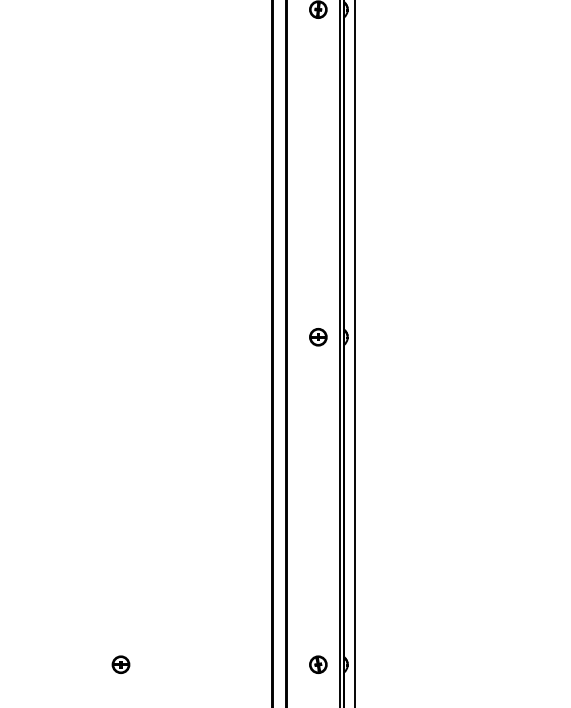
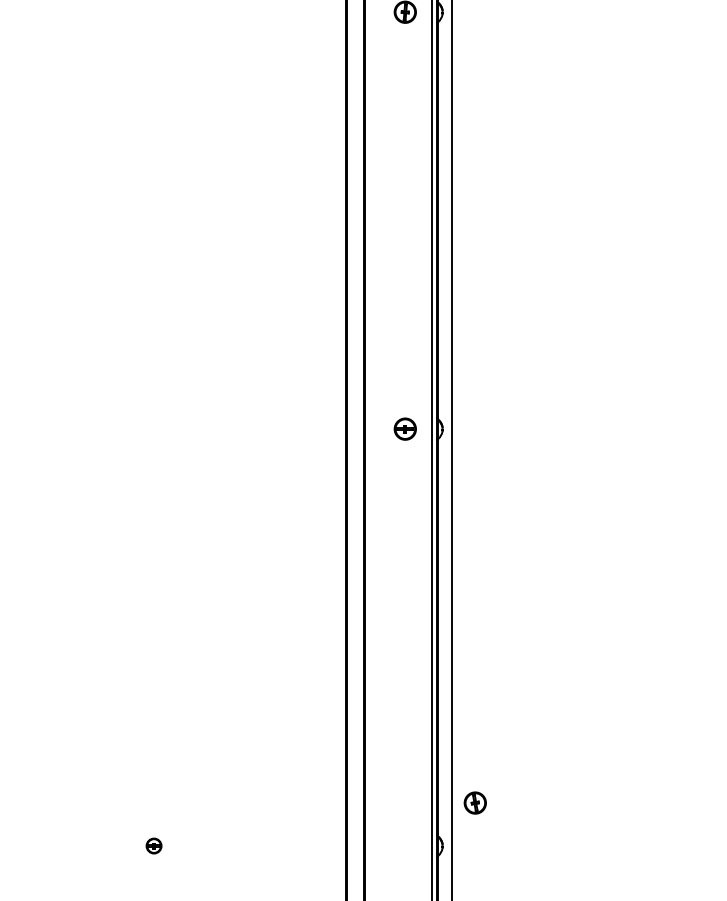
part: (120, 664) -> (153, 845), size x0.7
part: (317, 664) -> (474, 802), moved

